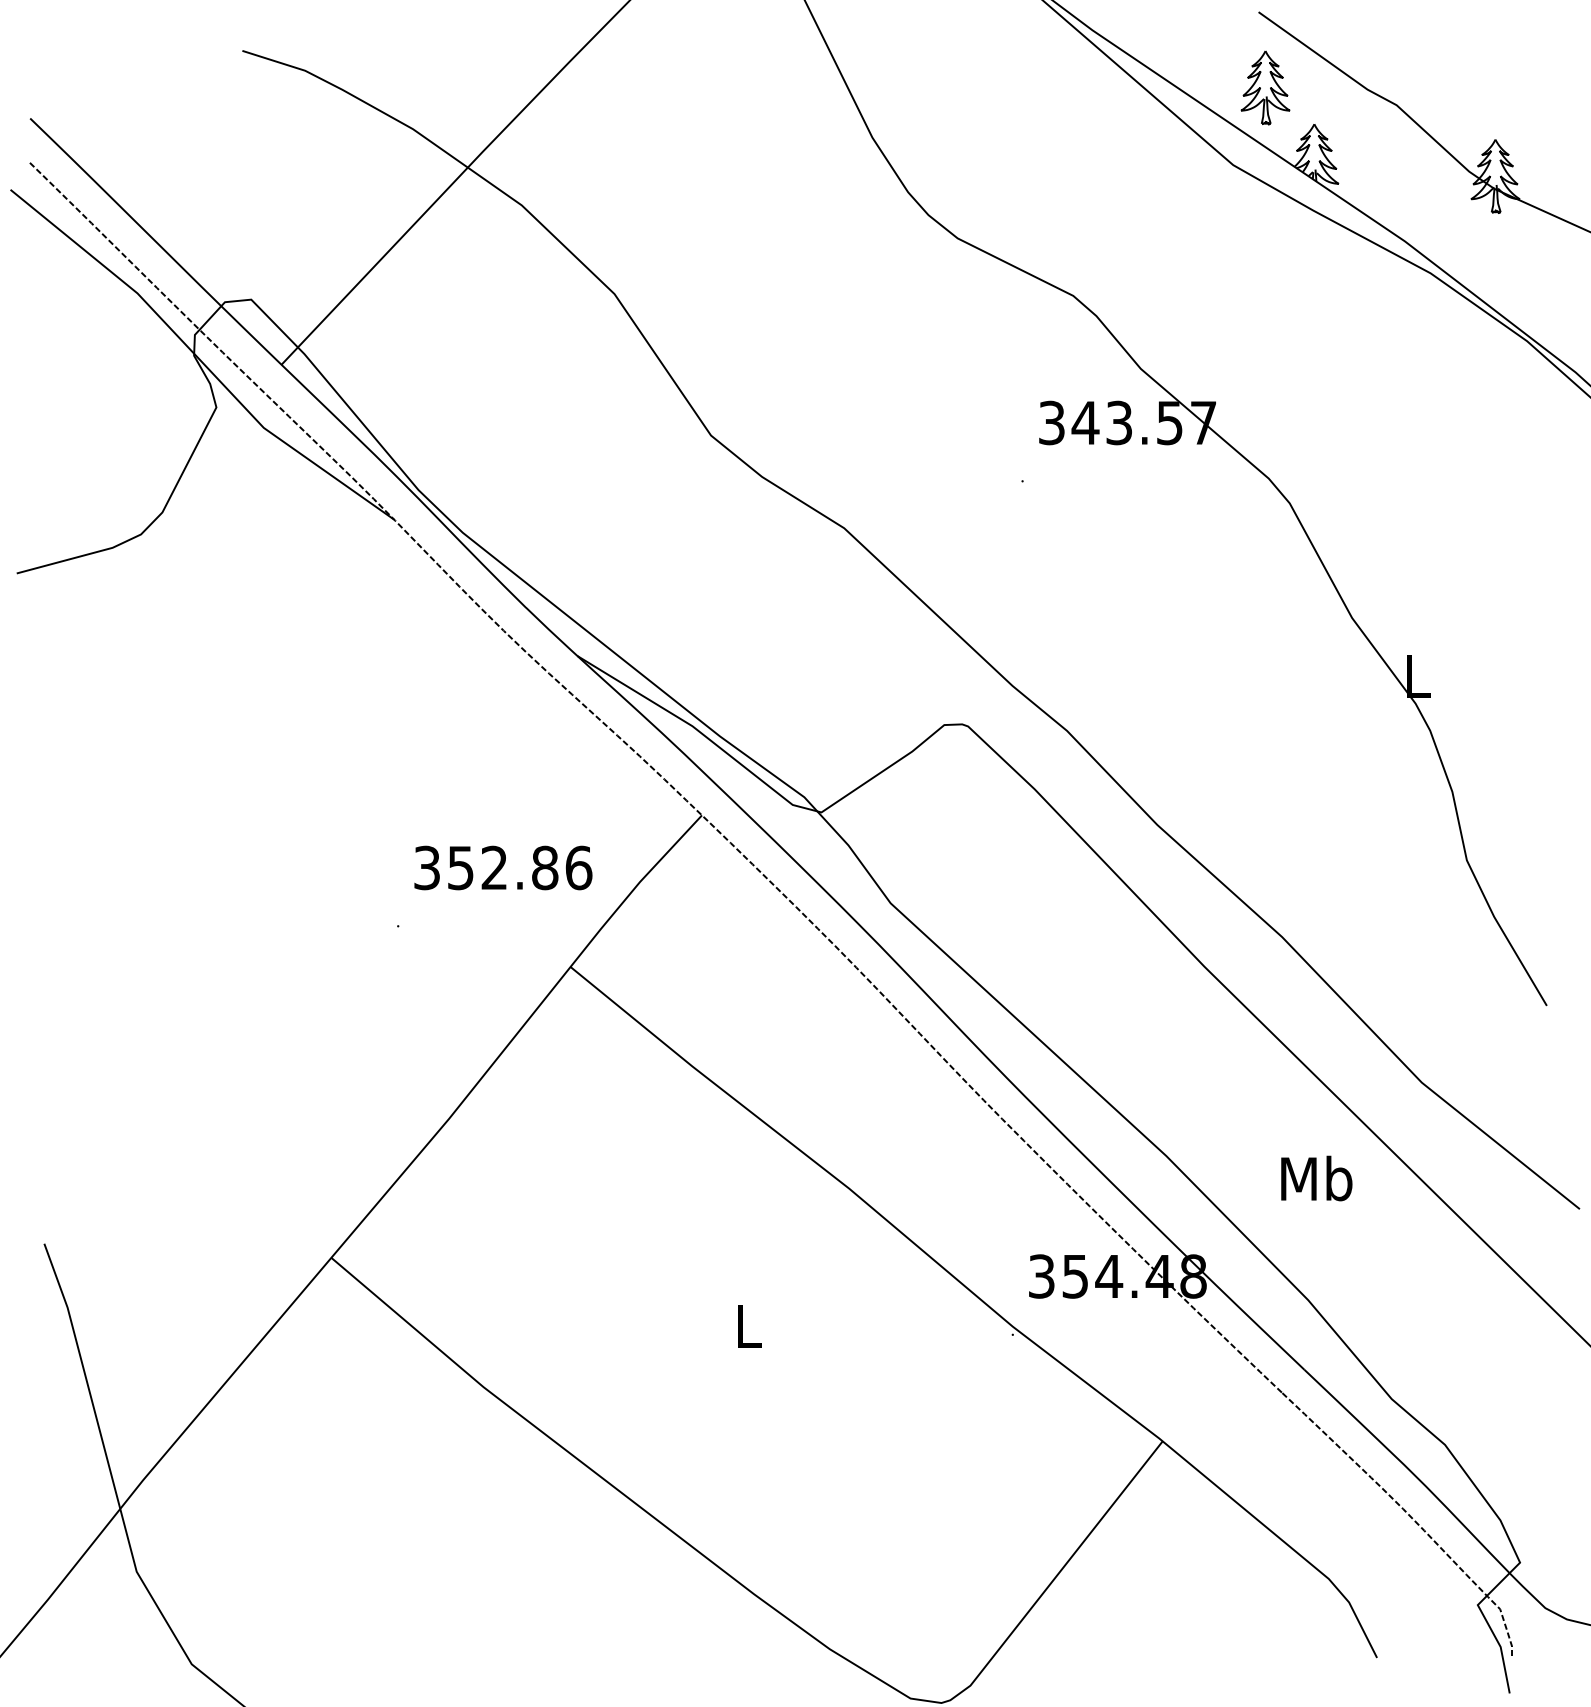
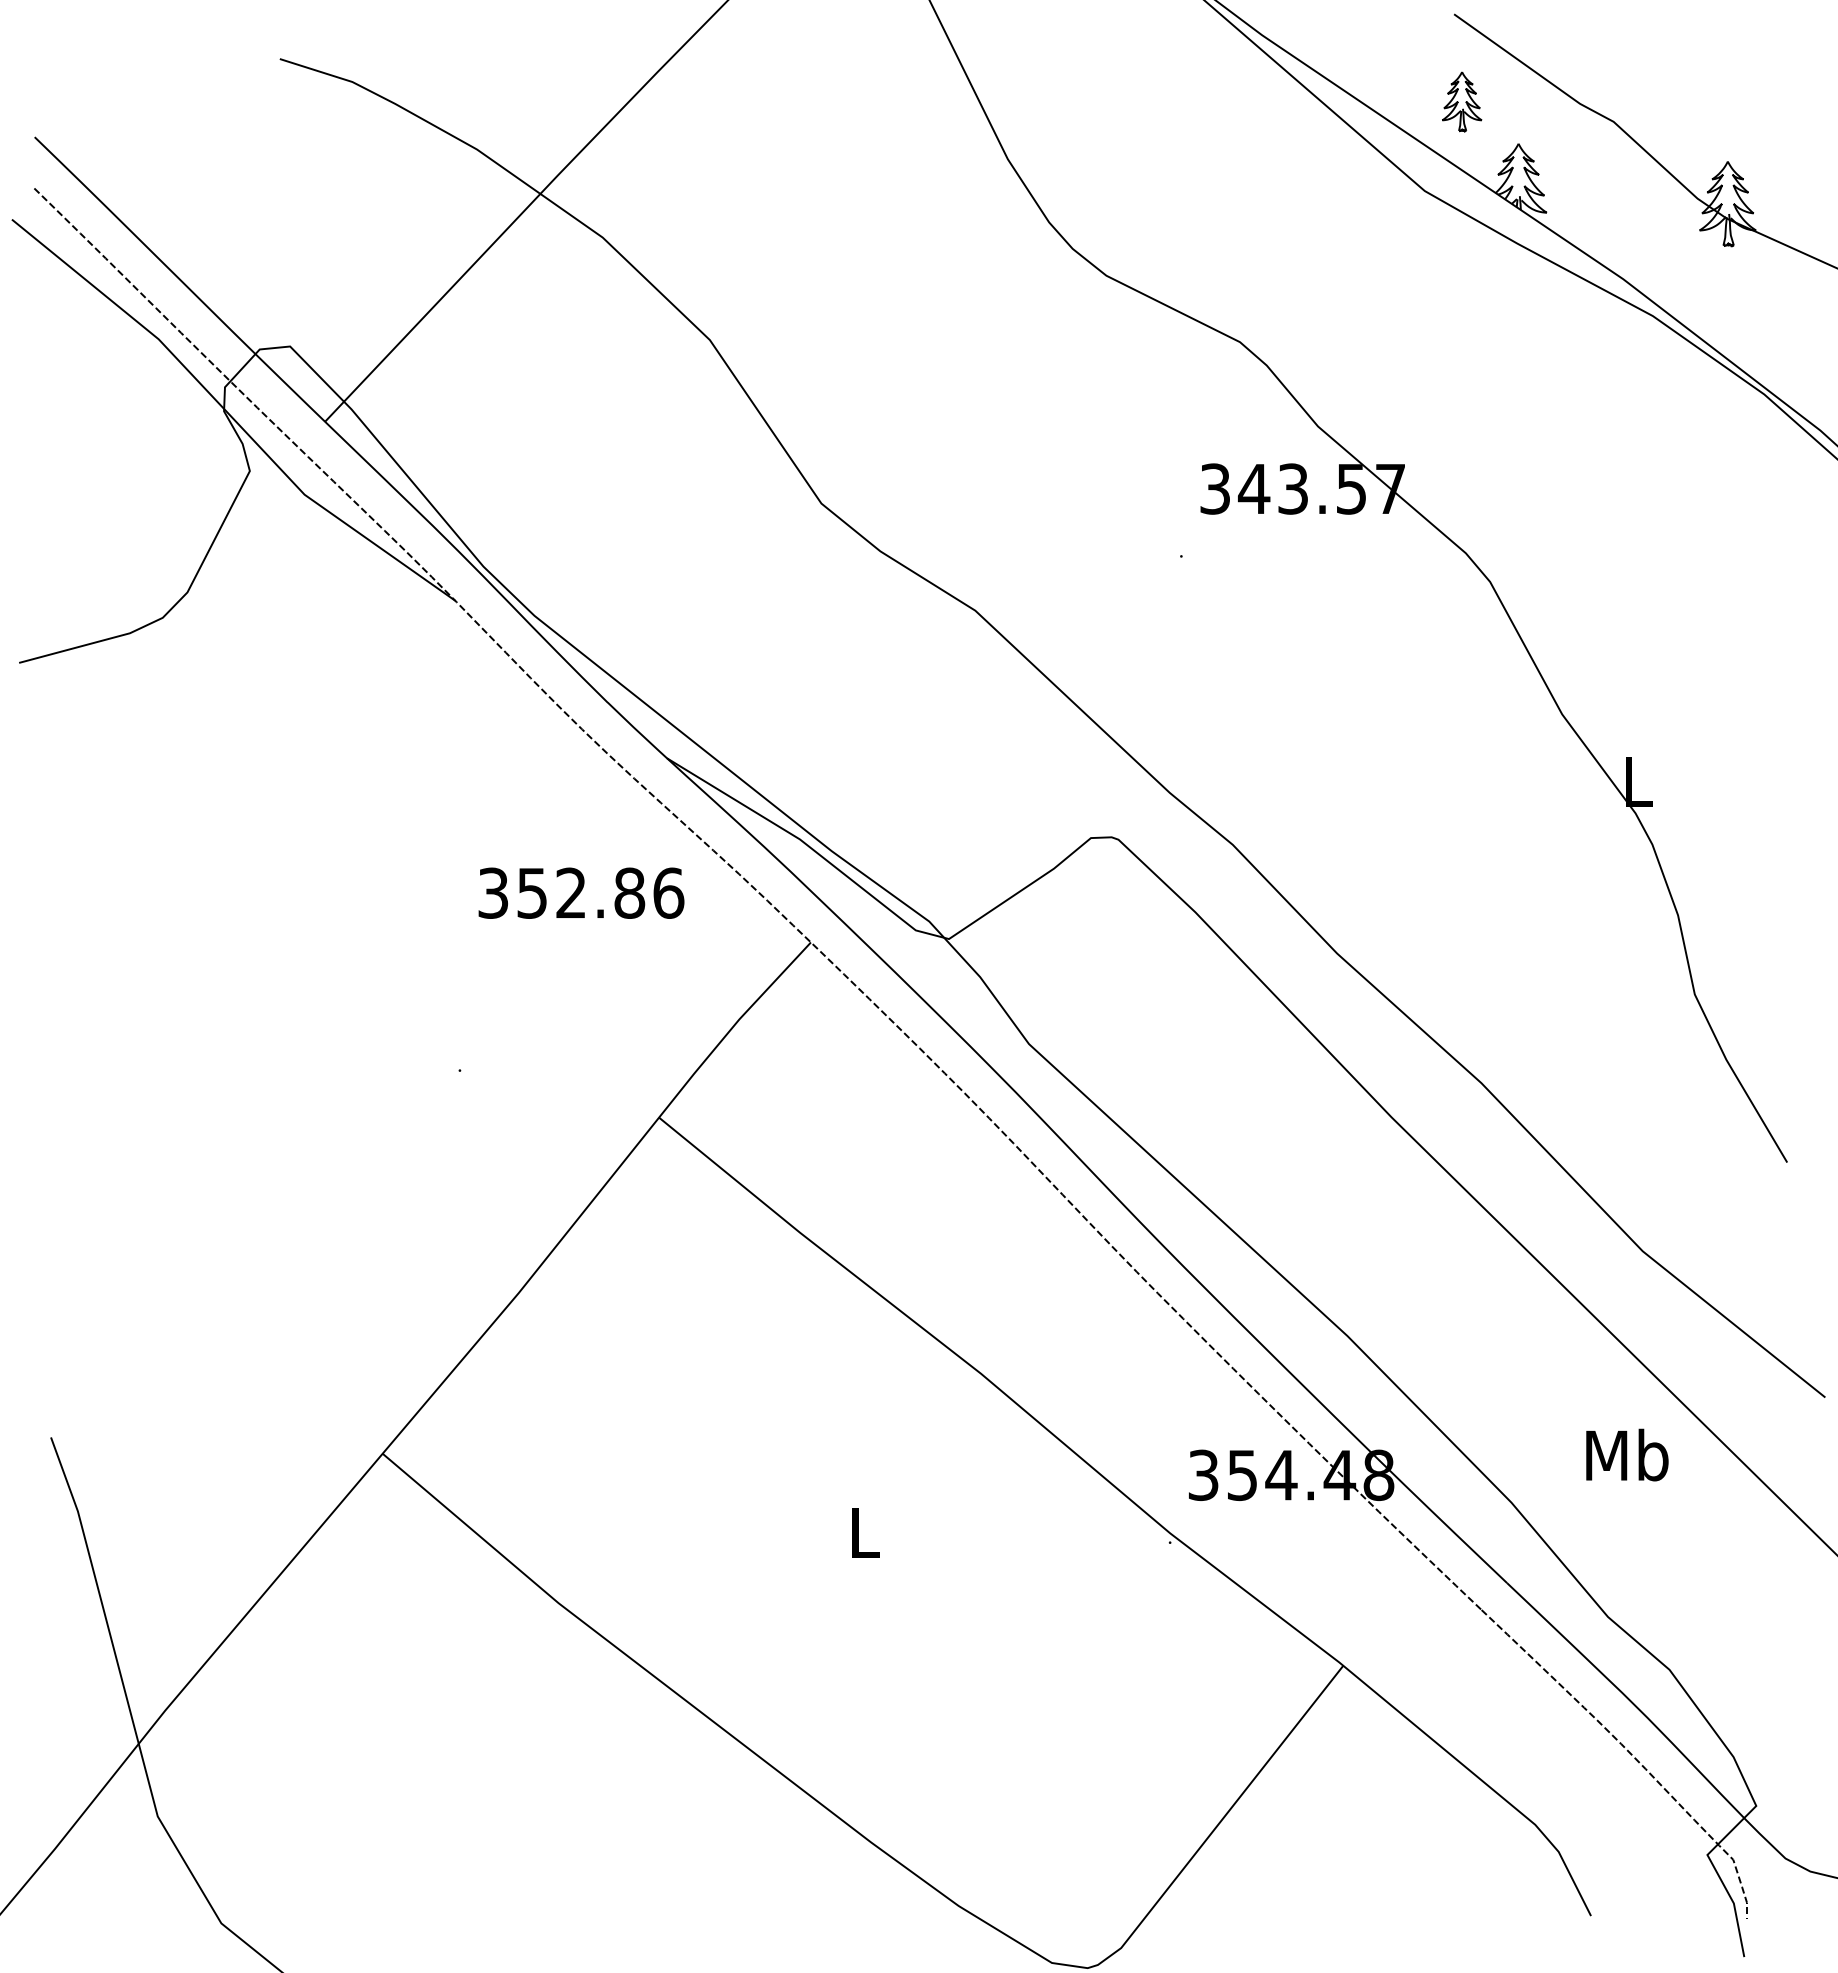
part: (1264, 87) -> (1461, 101), size x0.7
text: (503, 867) -> (581, 892), moved
text: (1316, 1178) -> (1627, 1454), moved

